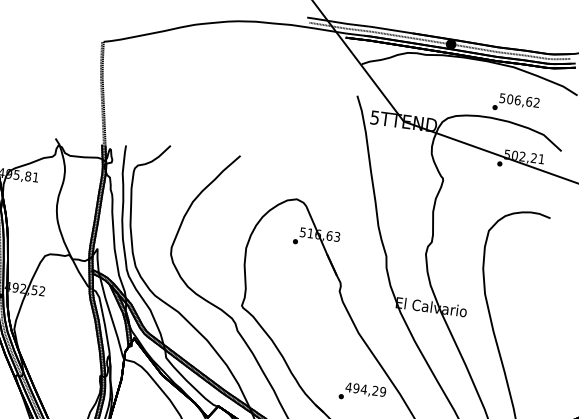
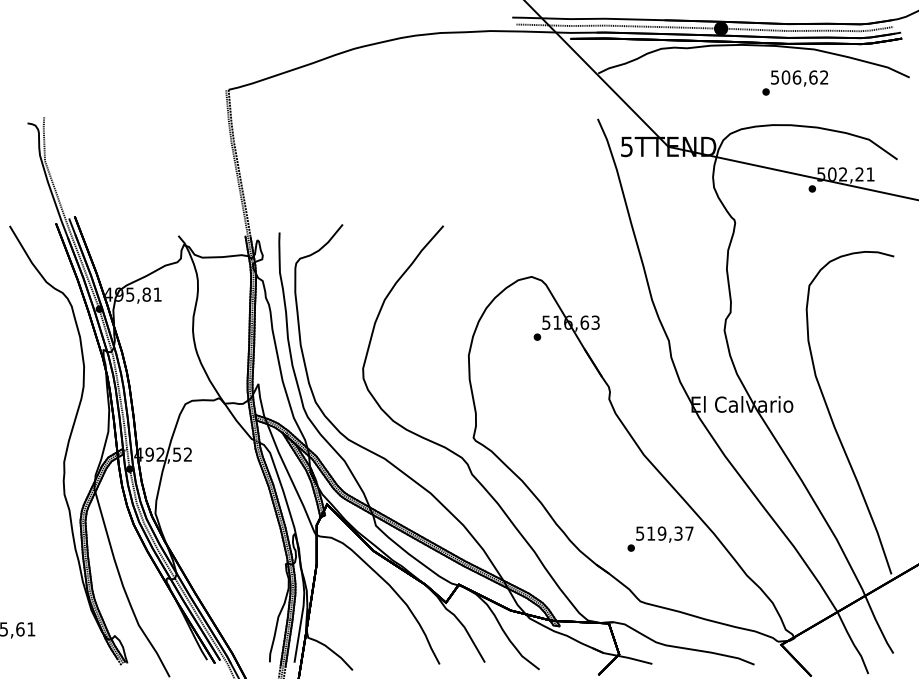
text: (516, 103) -> (795, 82), moved
text: (365, 389) -> (664, 533), 494,29 -> 519,37

